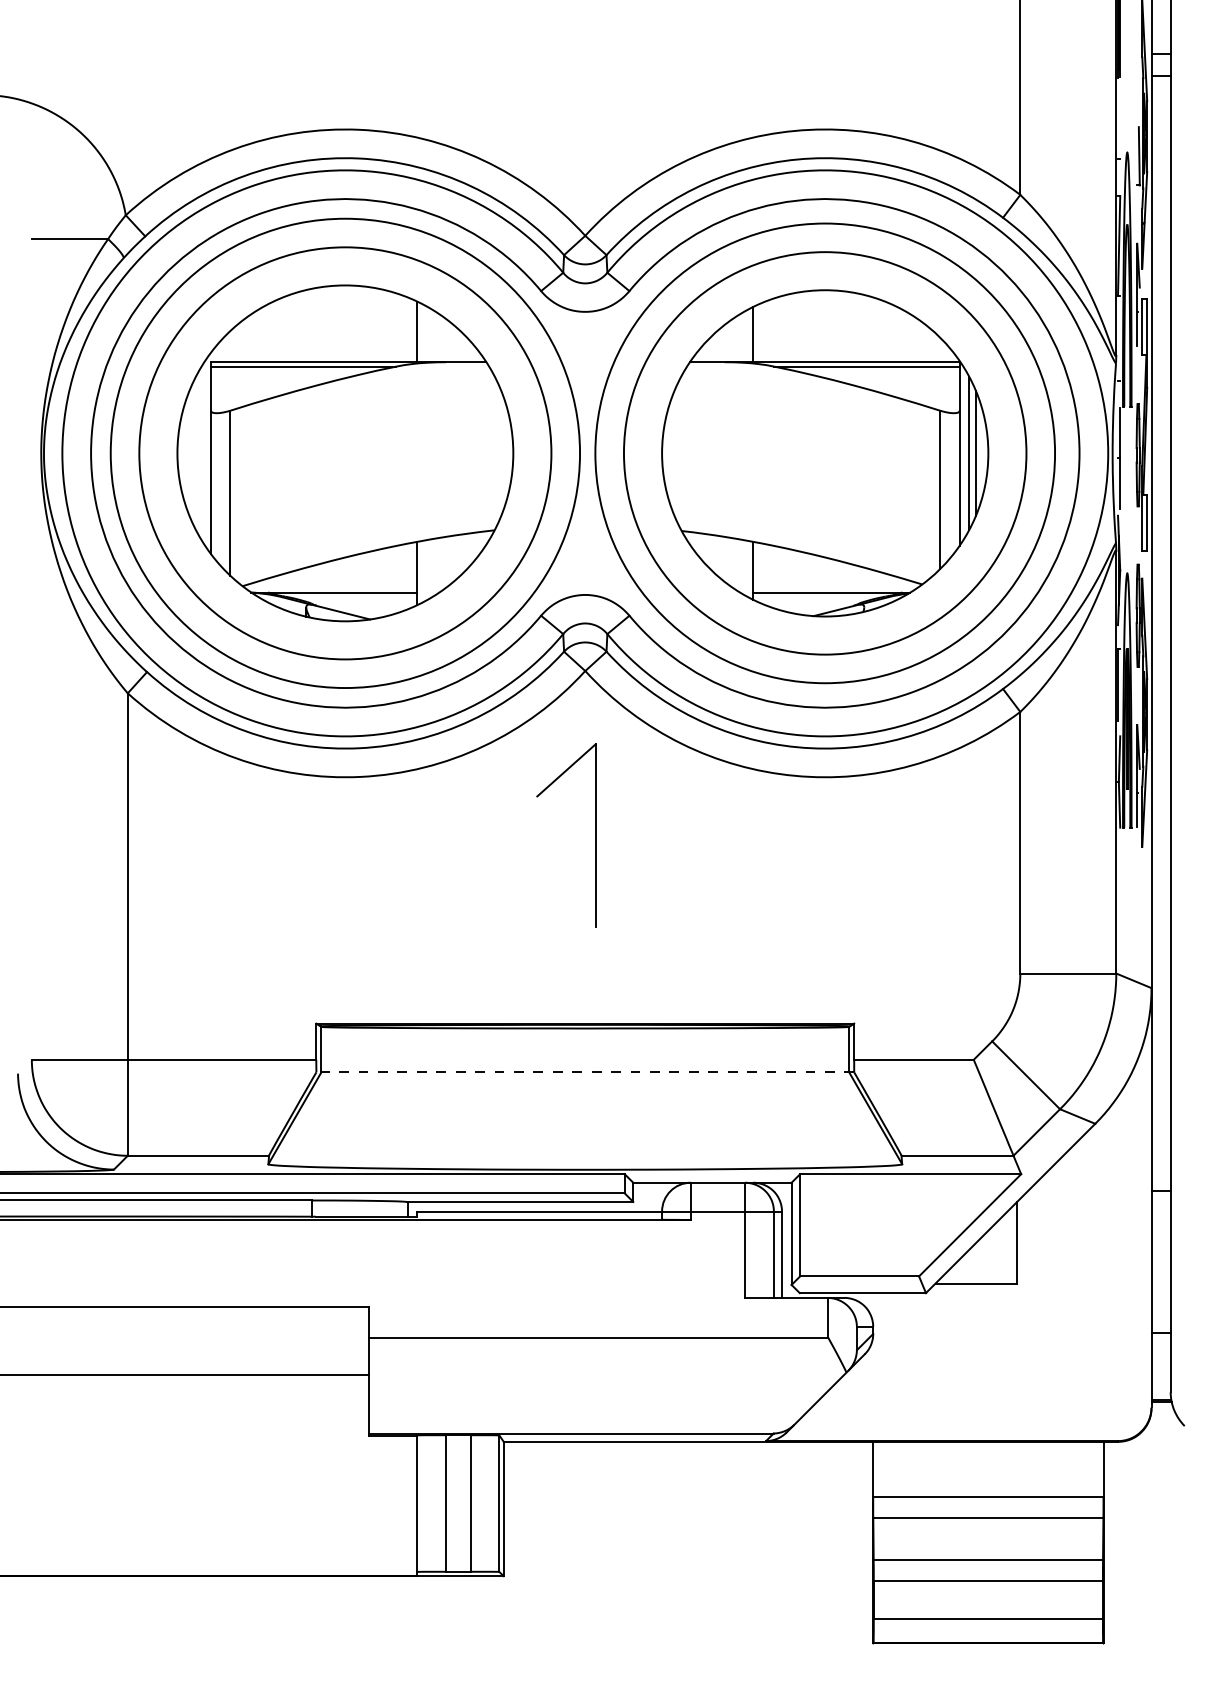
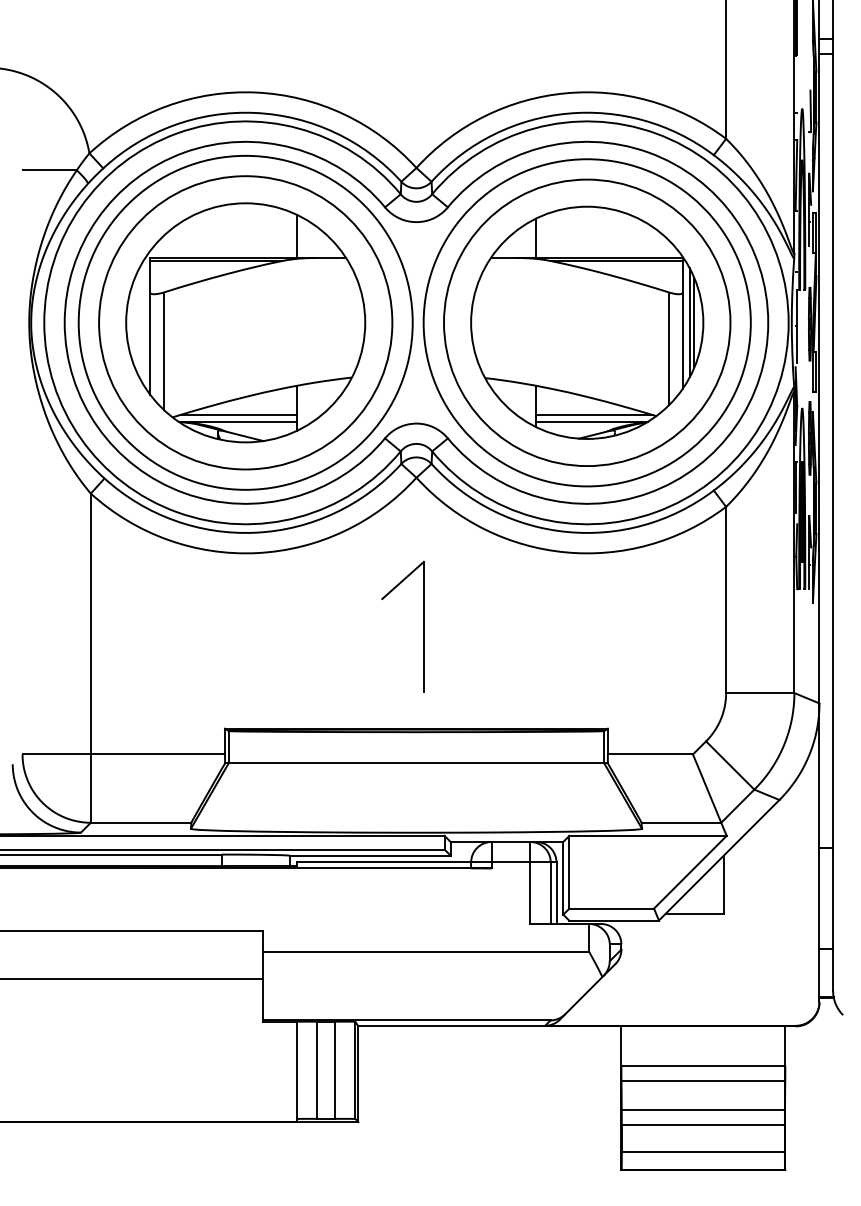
line: (335, 583) -> (238, 415), added
line: (835, 583) -> (594, 415), added
part: (595, 835) -> (423, 626), moved
line: (583, 1072) -> (415, 763), dashed -> solid

